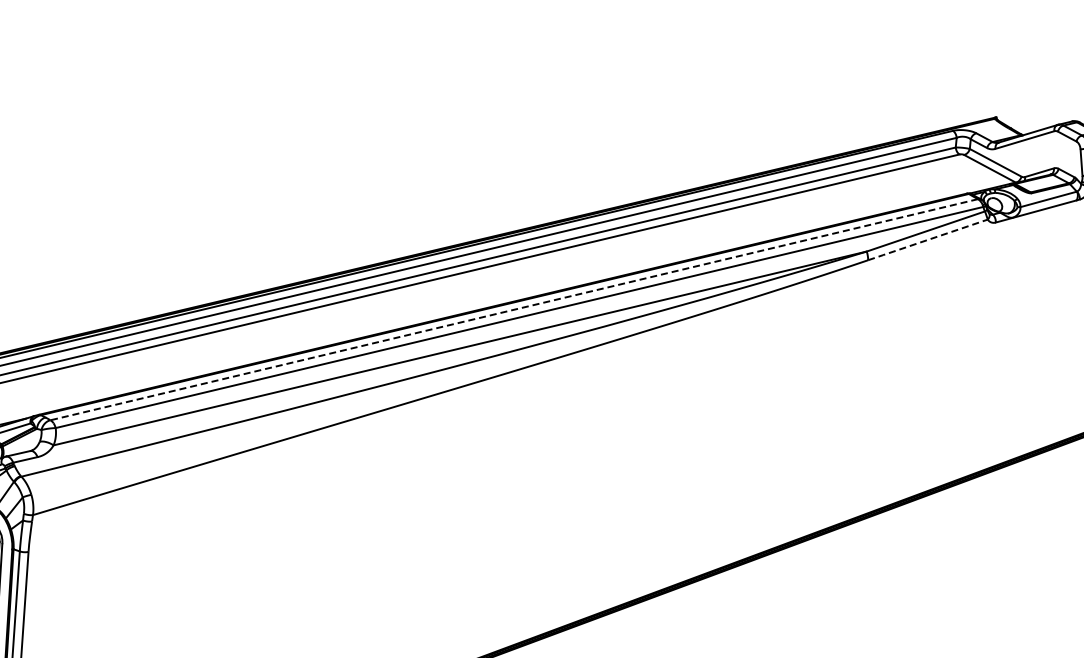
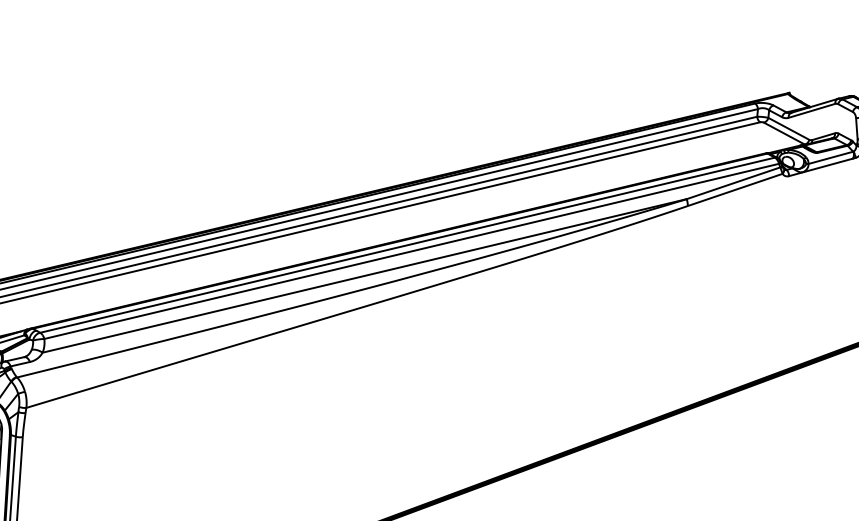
line: (926, 240) -> (734, 190), dashed -> solid
line: (514, 309) -> (407, 245), dashed -> solid

